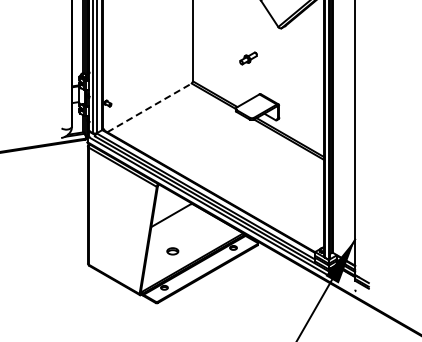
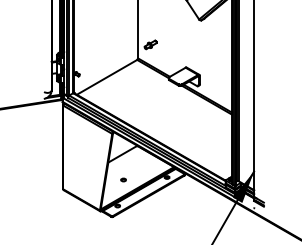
part: (248, 58) -> (150, 44), moved
line: (149, 107) -> (107, 77), dashed -> solid
part: (172, 251) -> (123, 180), size x0.62

